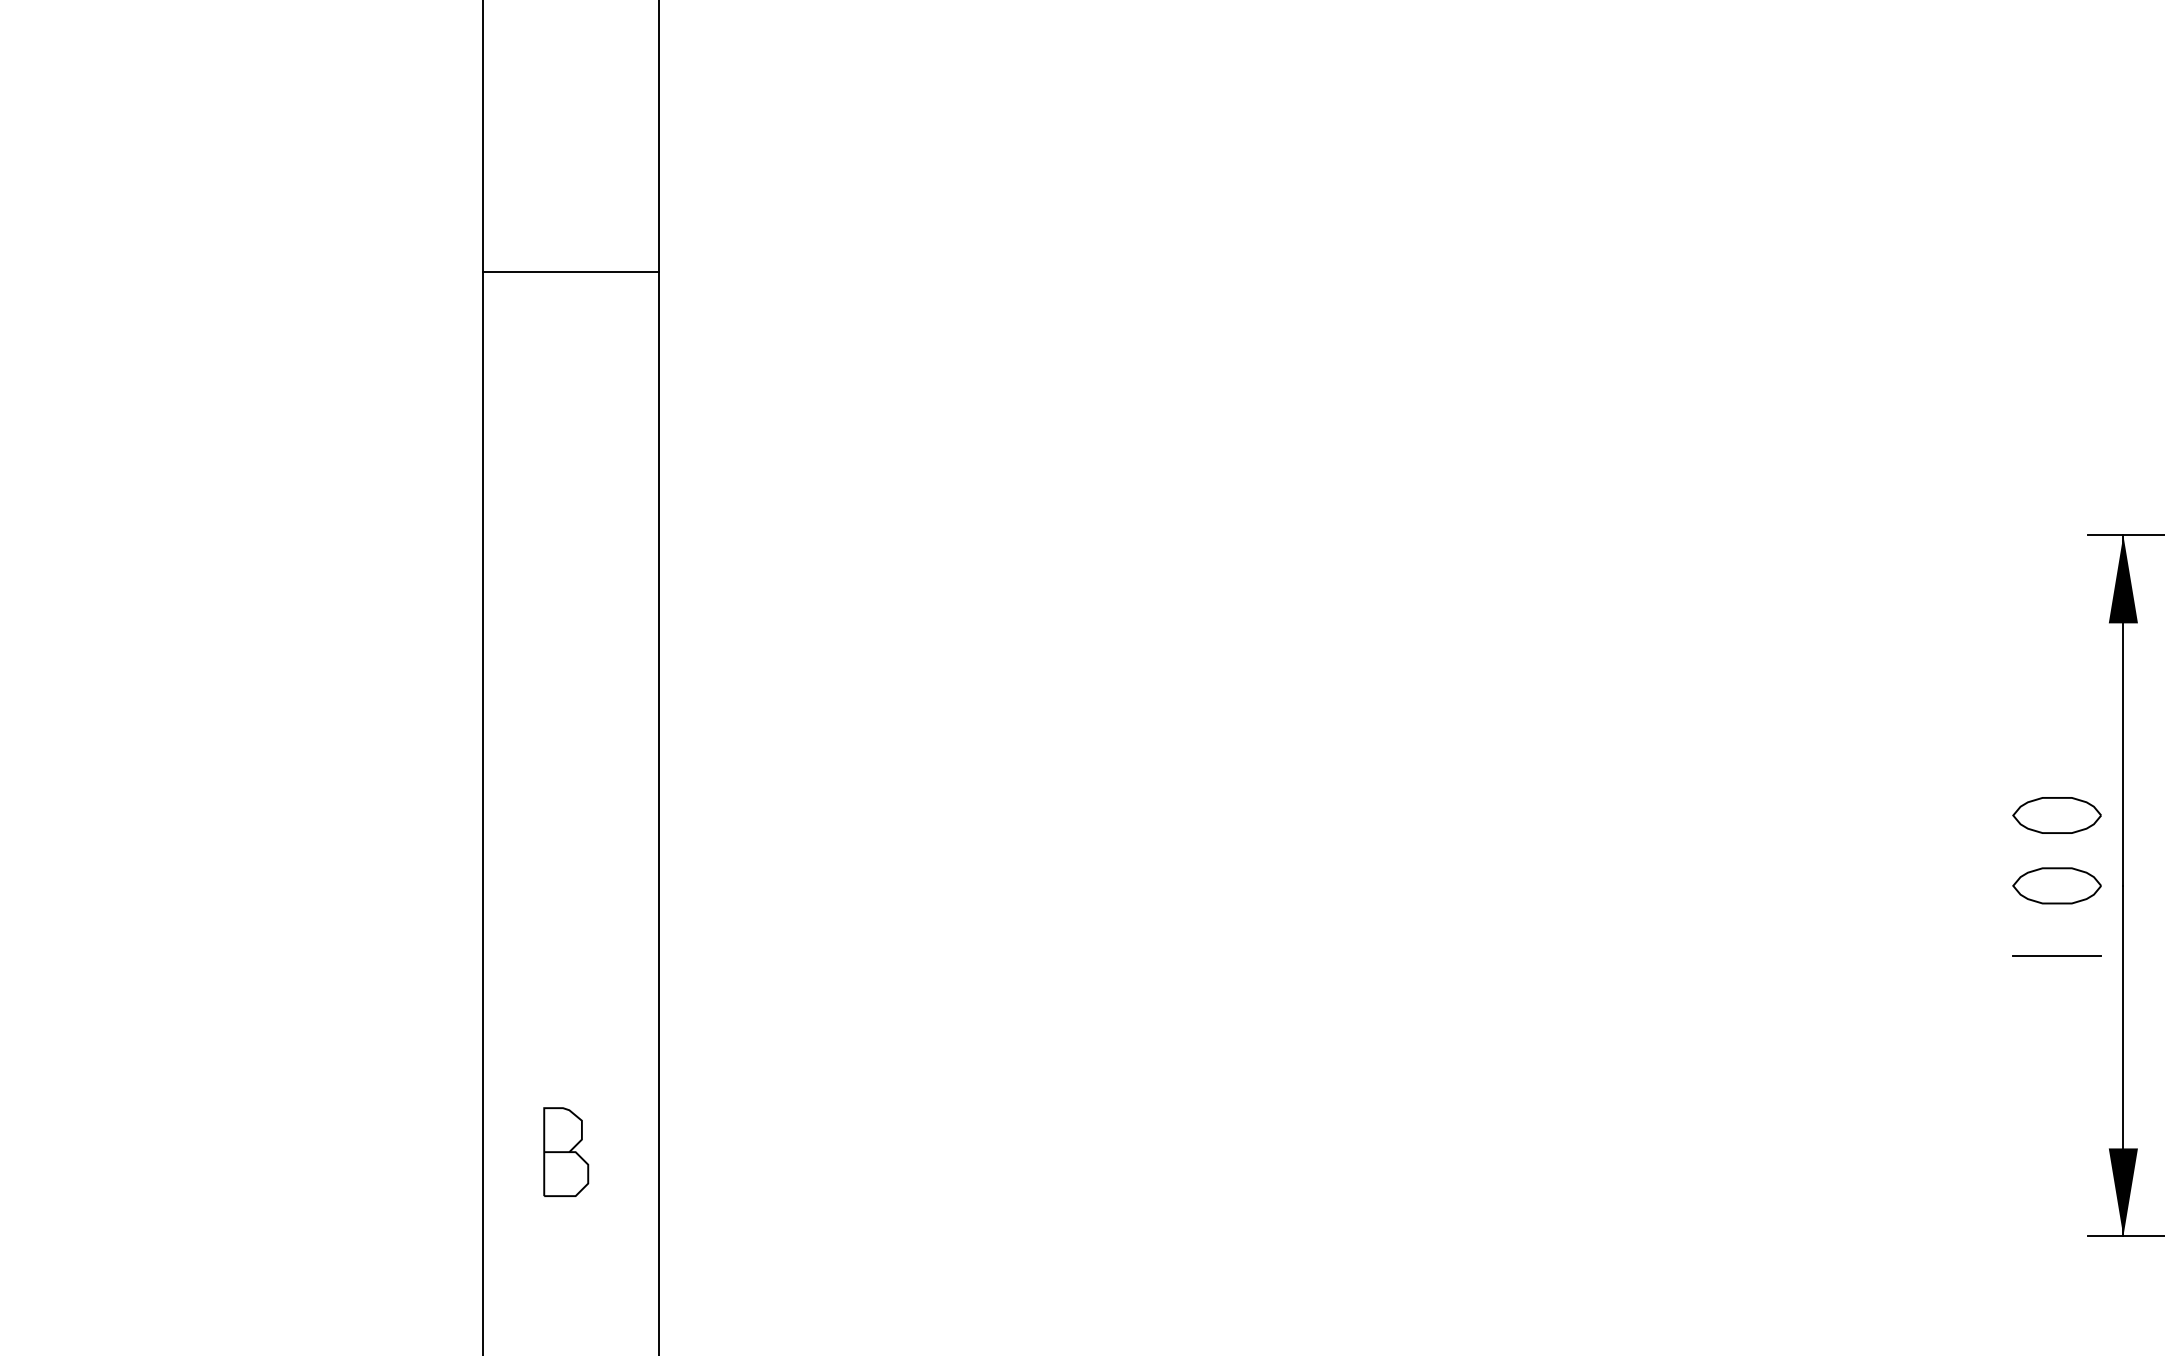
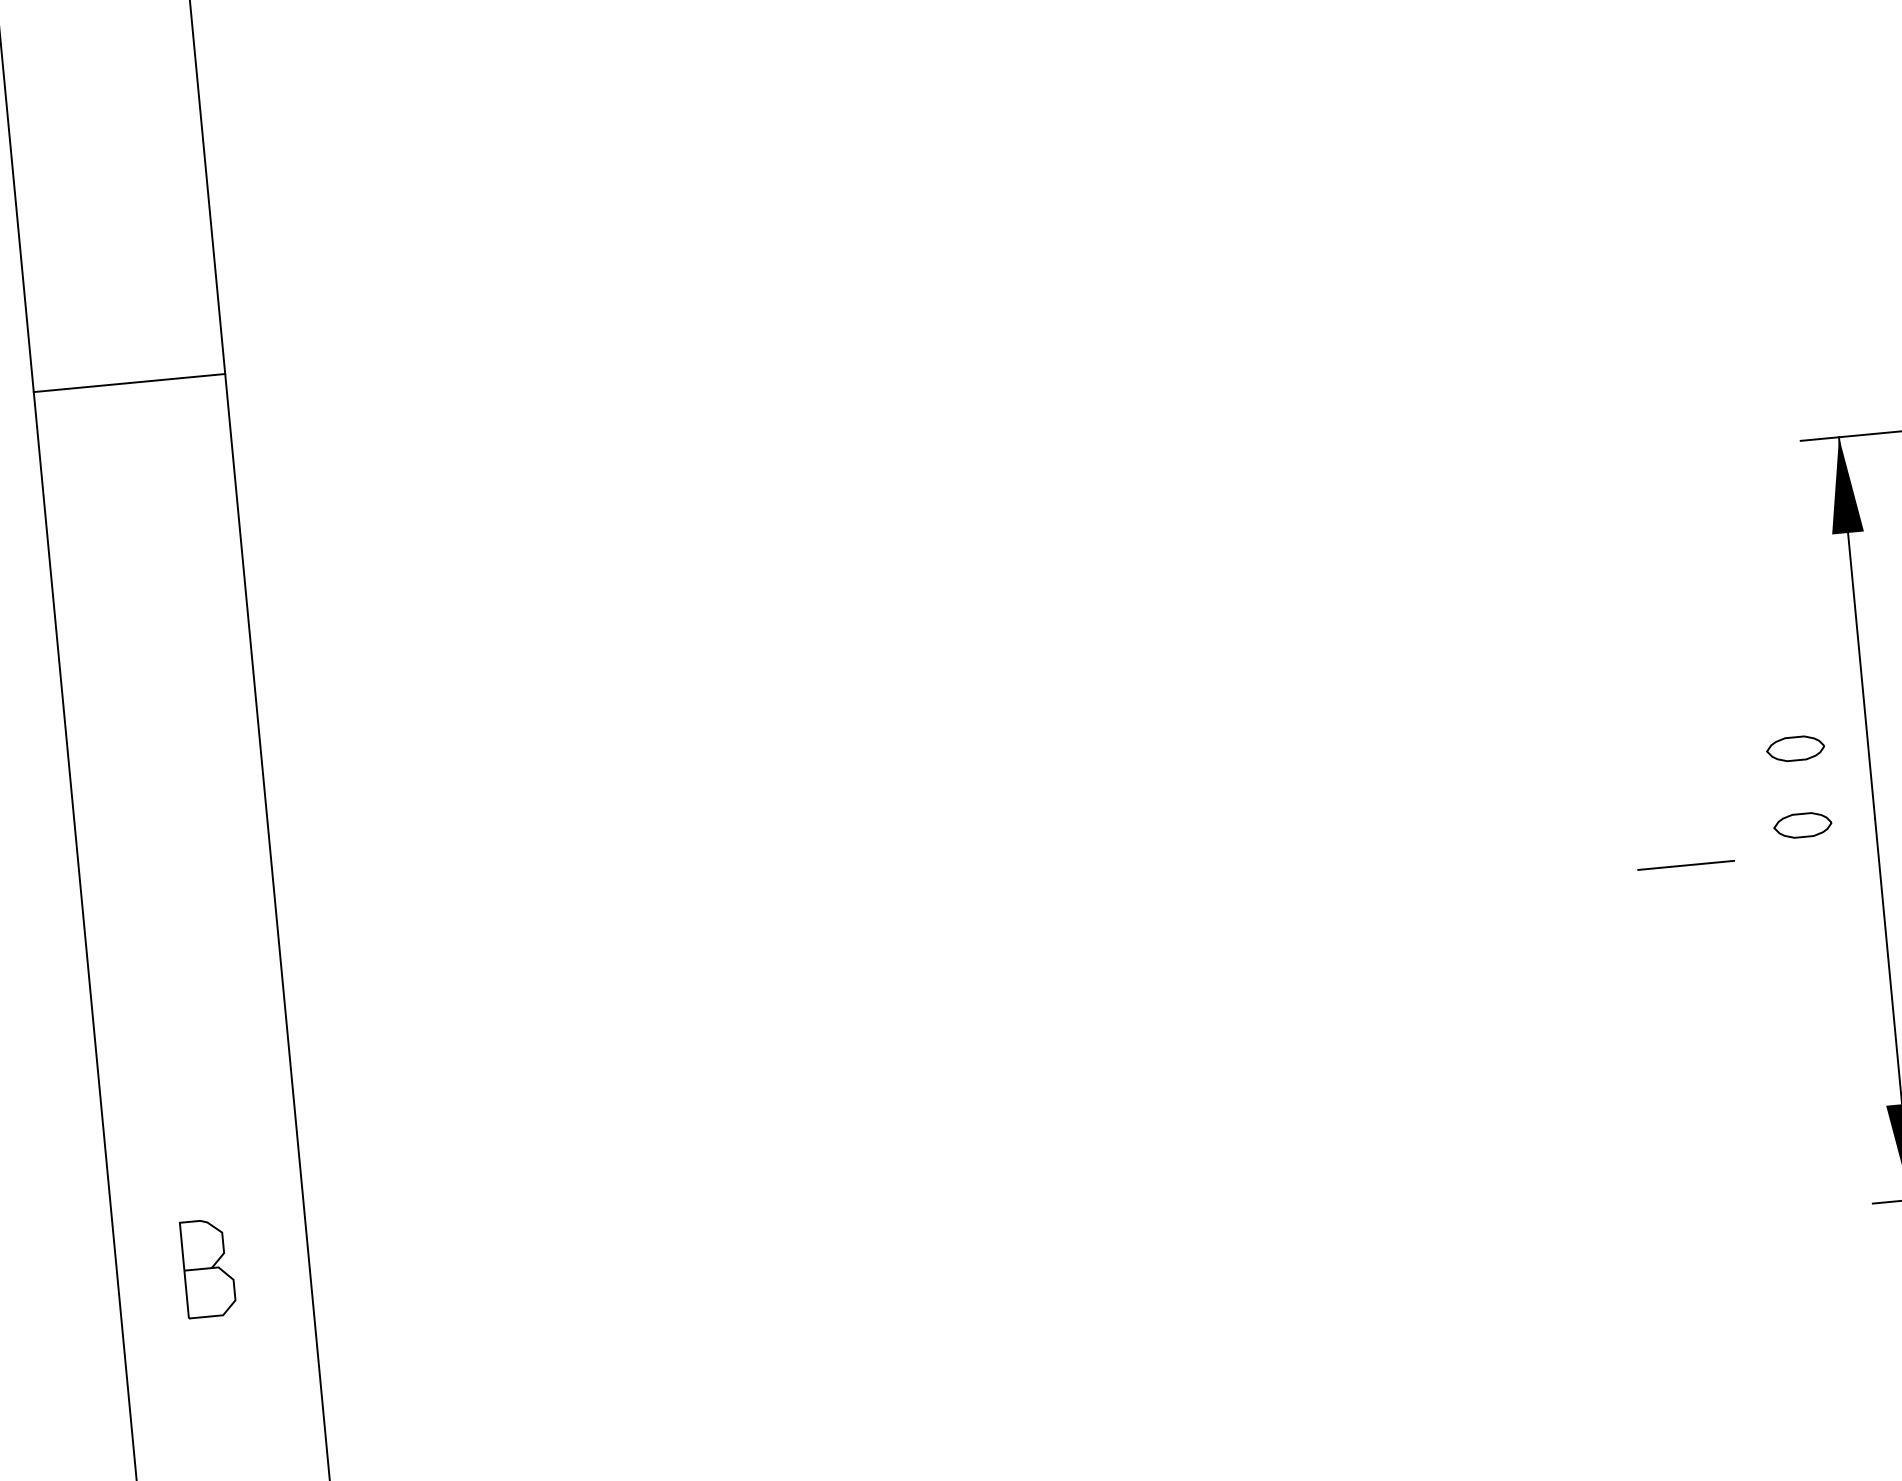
line: (570, 271) -> (129, 382), moved
part: (2056, 815) -> (1795, 748), size x0.6
part: (2056, 885) -> (1802, 825), size x0.6
line: (2056, 955) -> (1685, 864), moved

